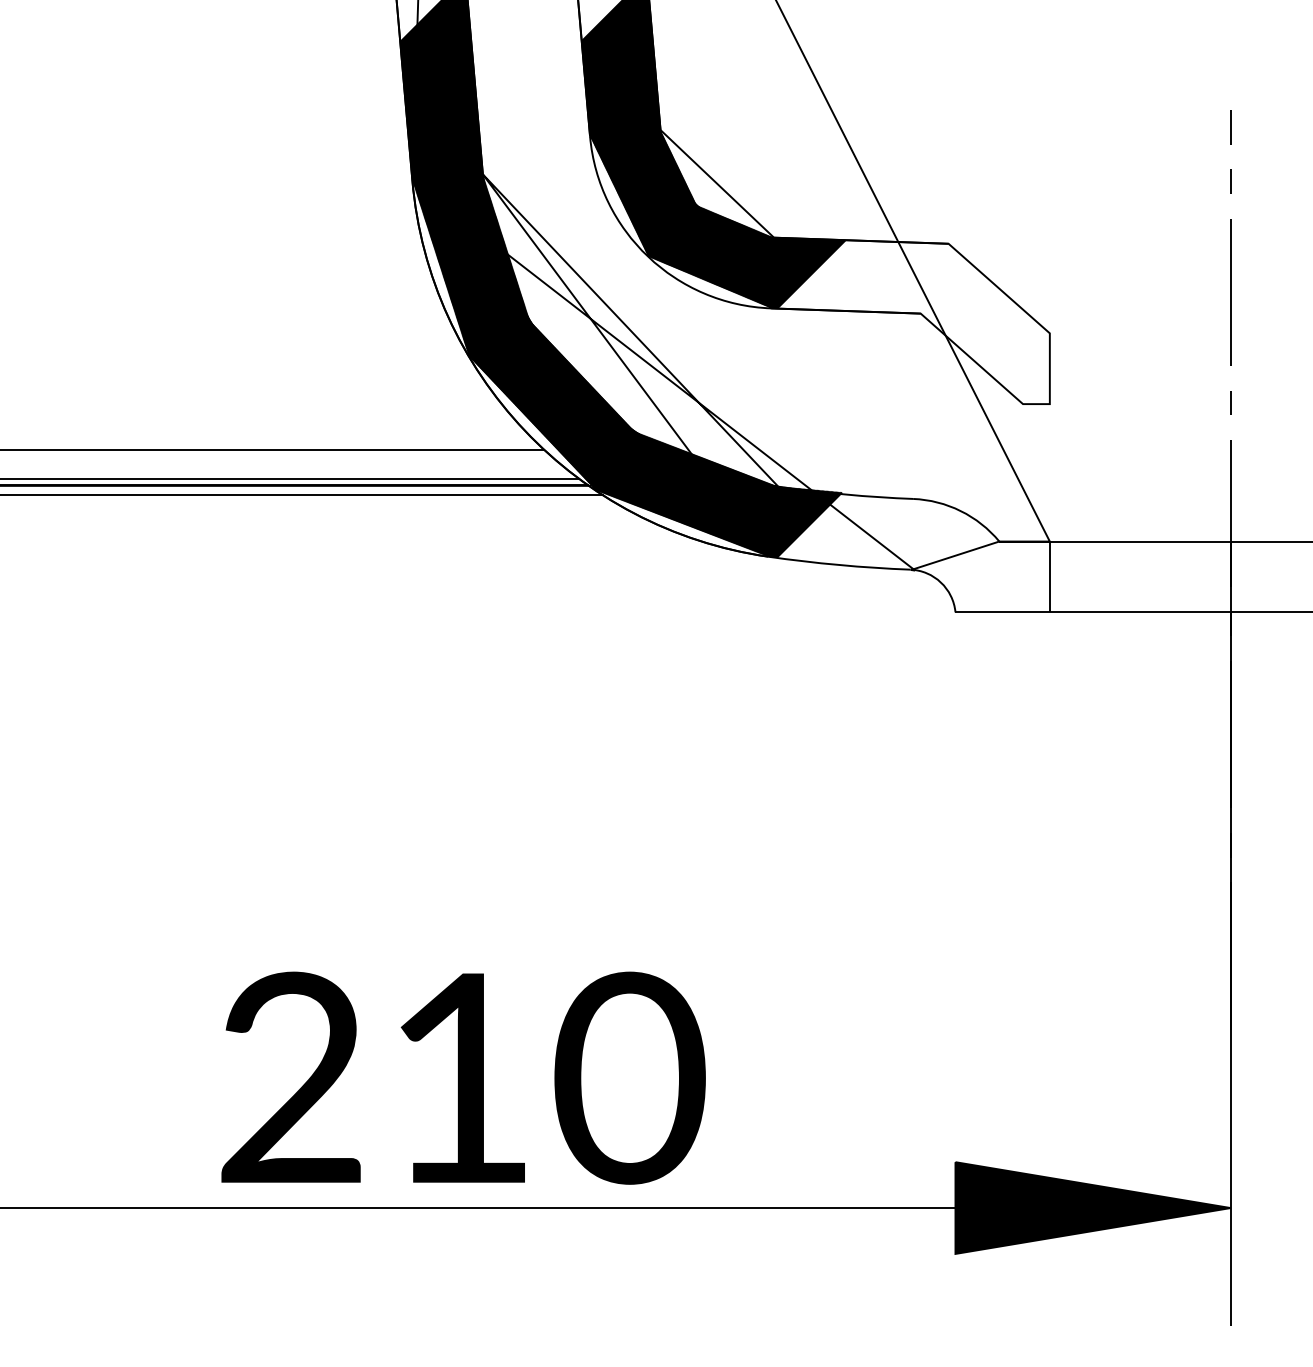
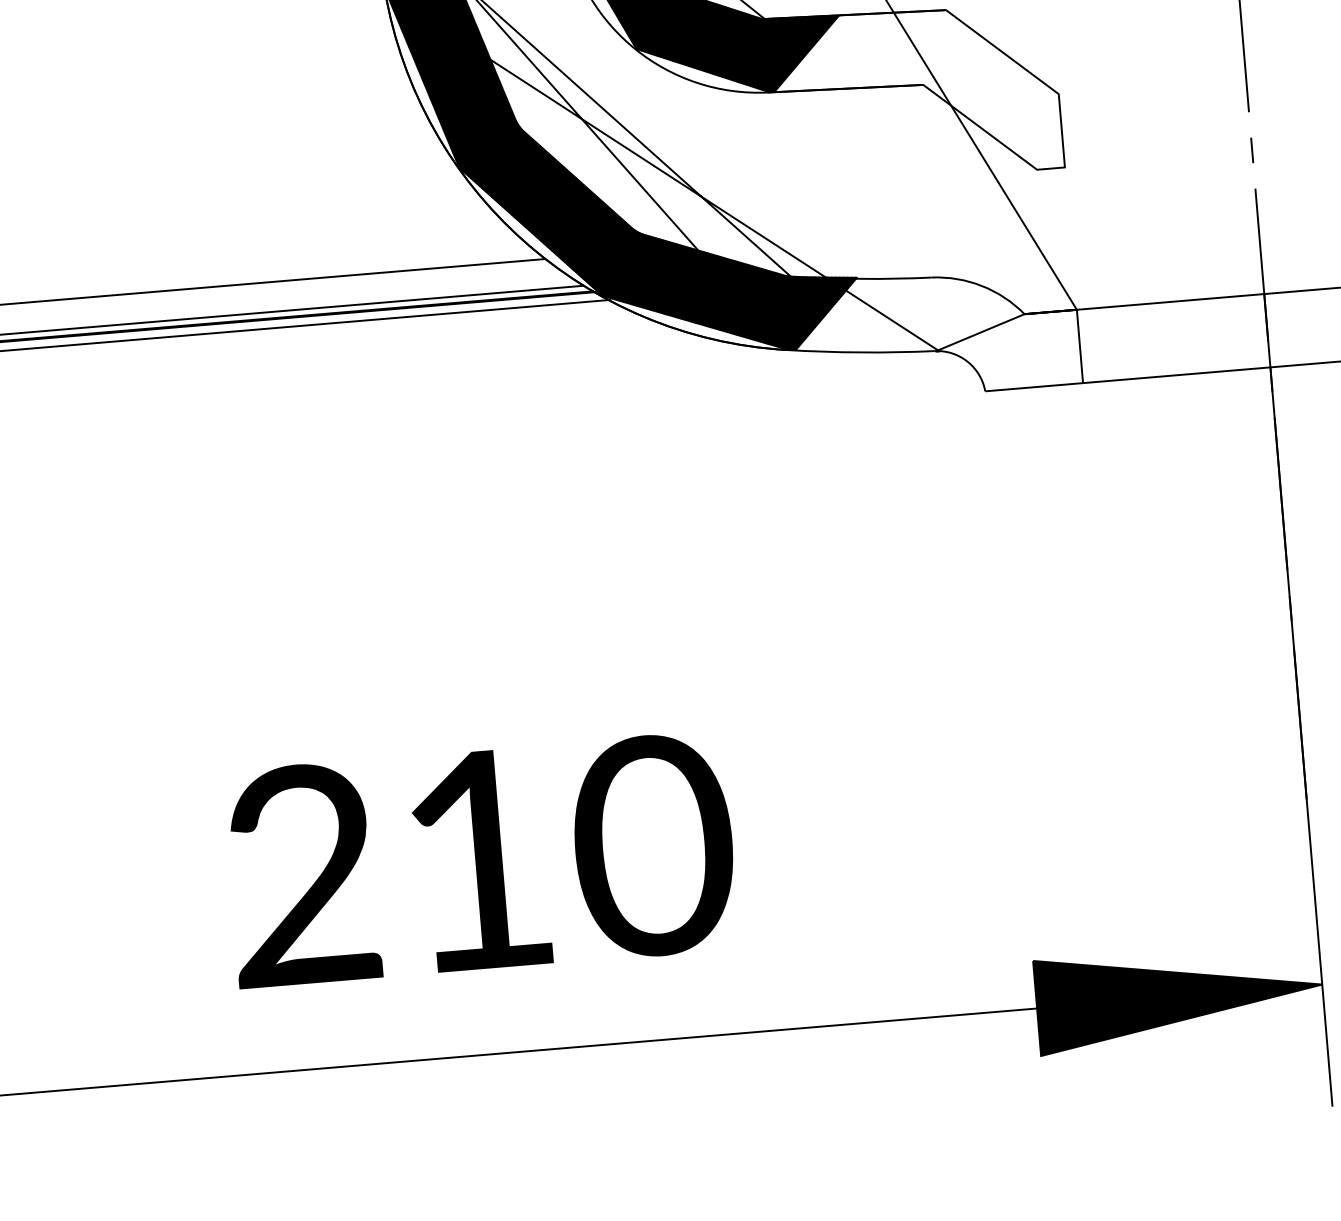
text: (463, 1077) -> (481, 859), moved

